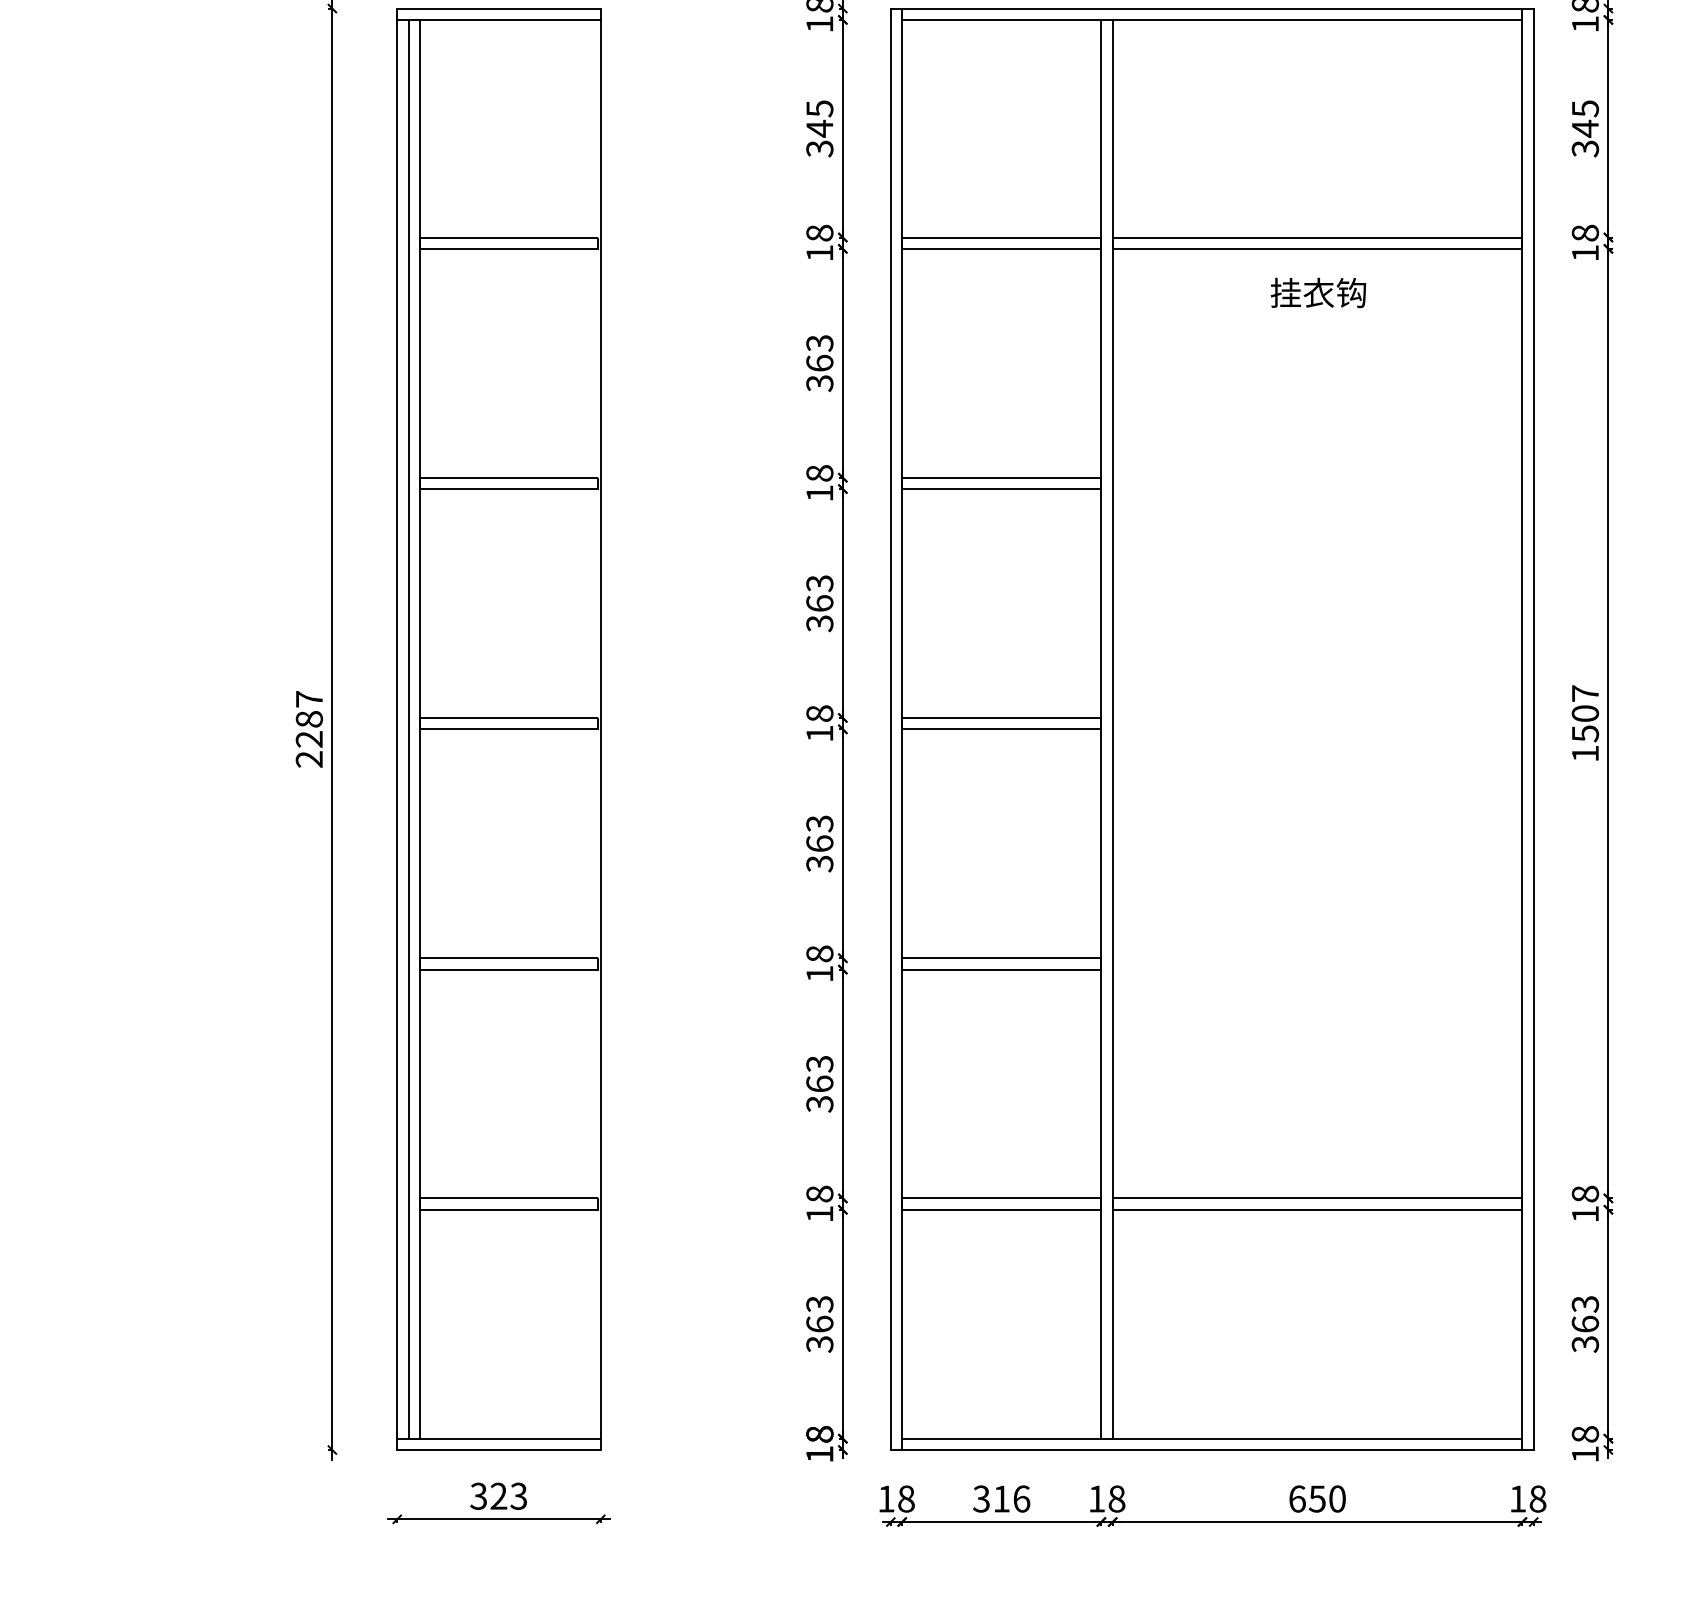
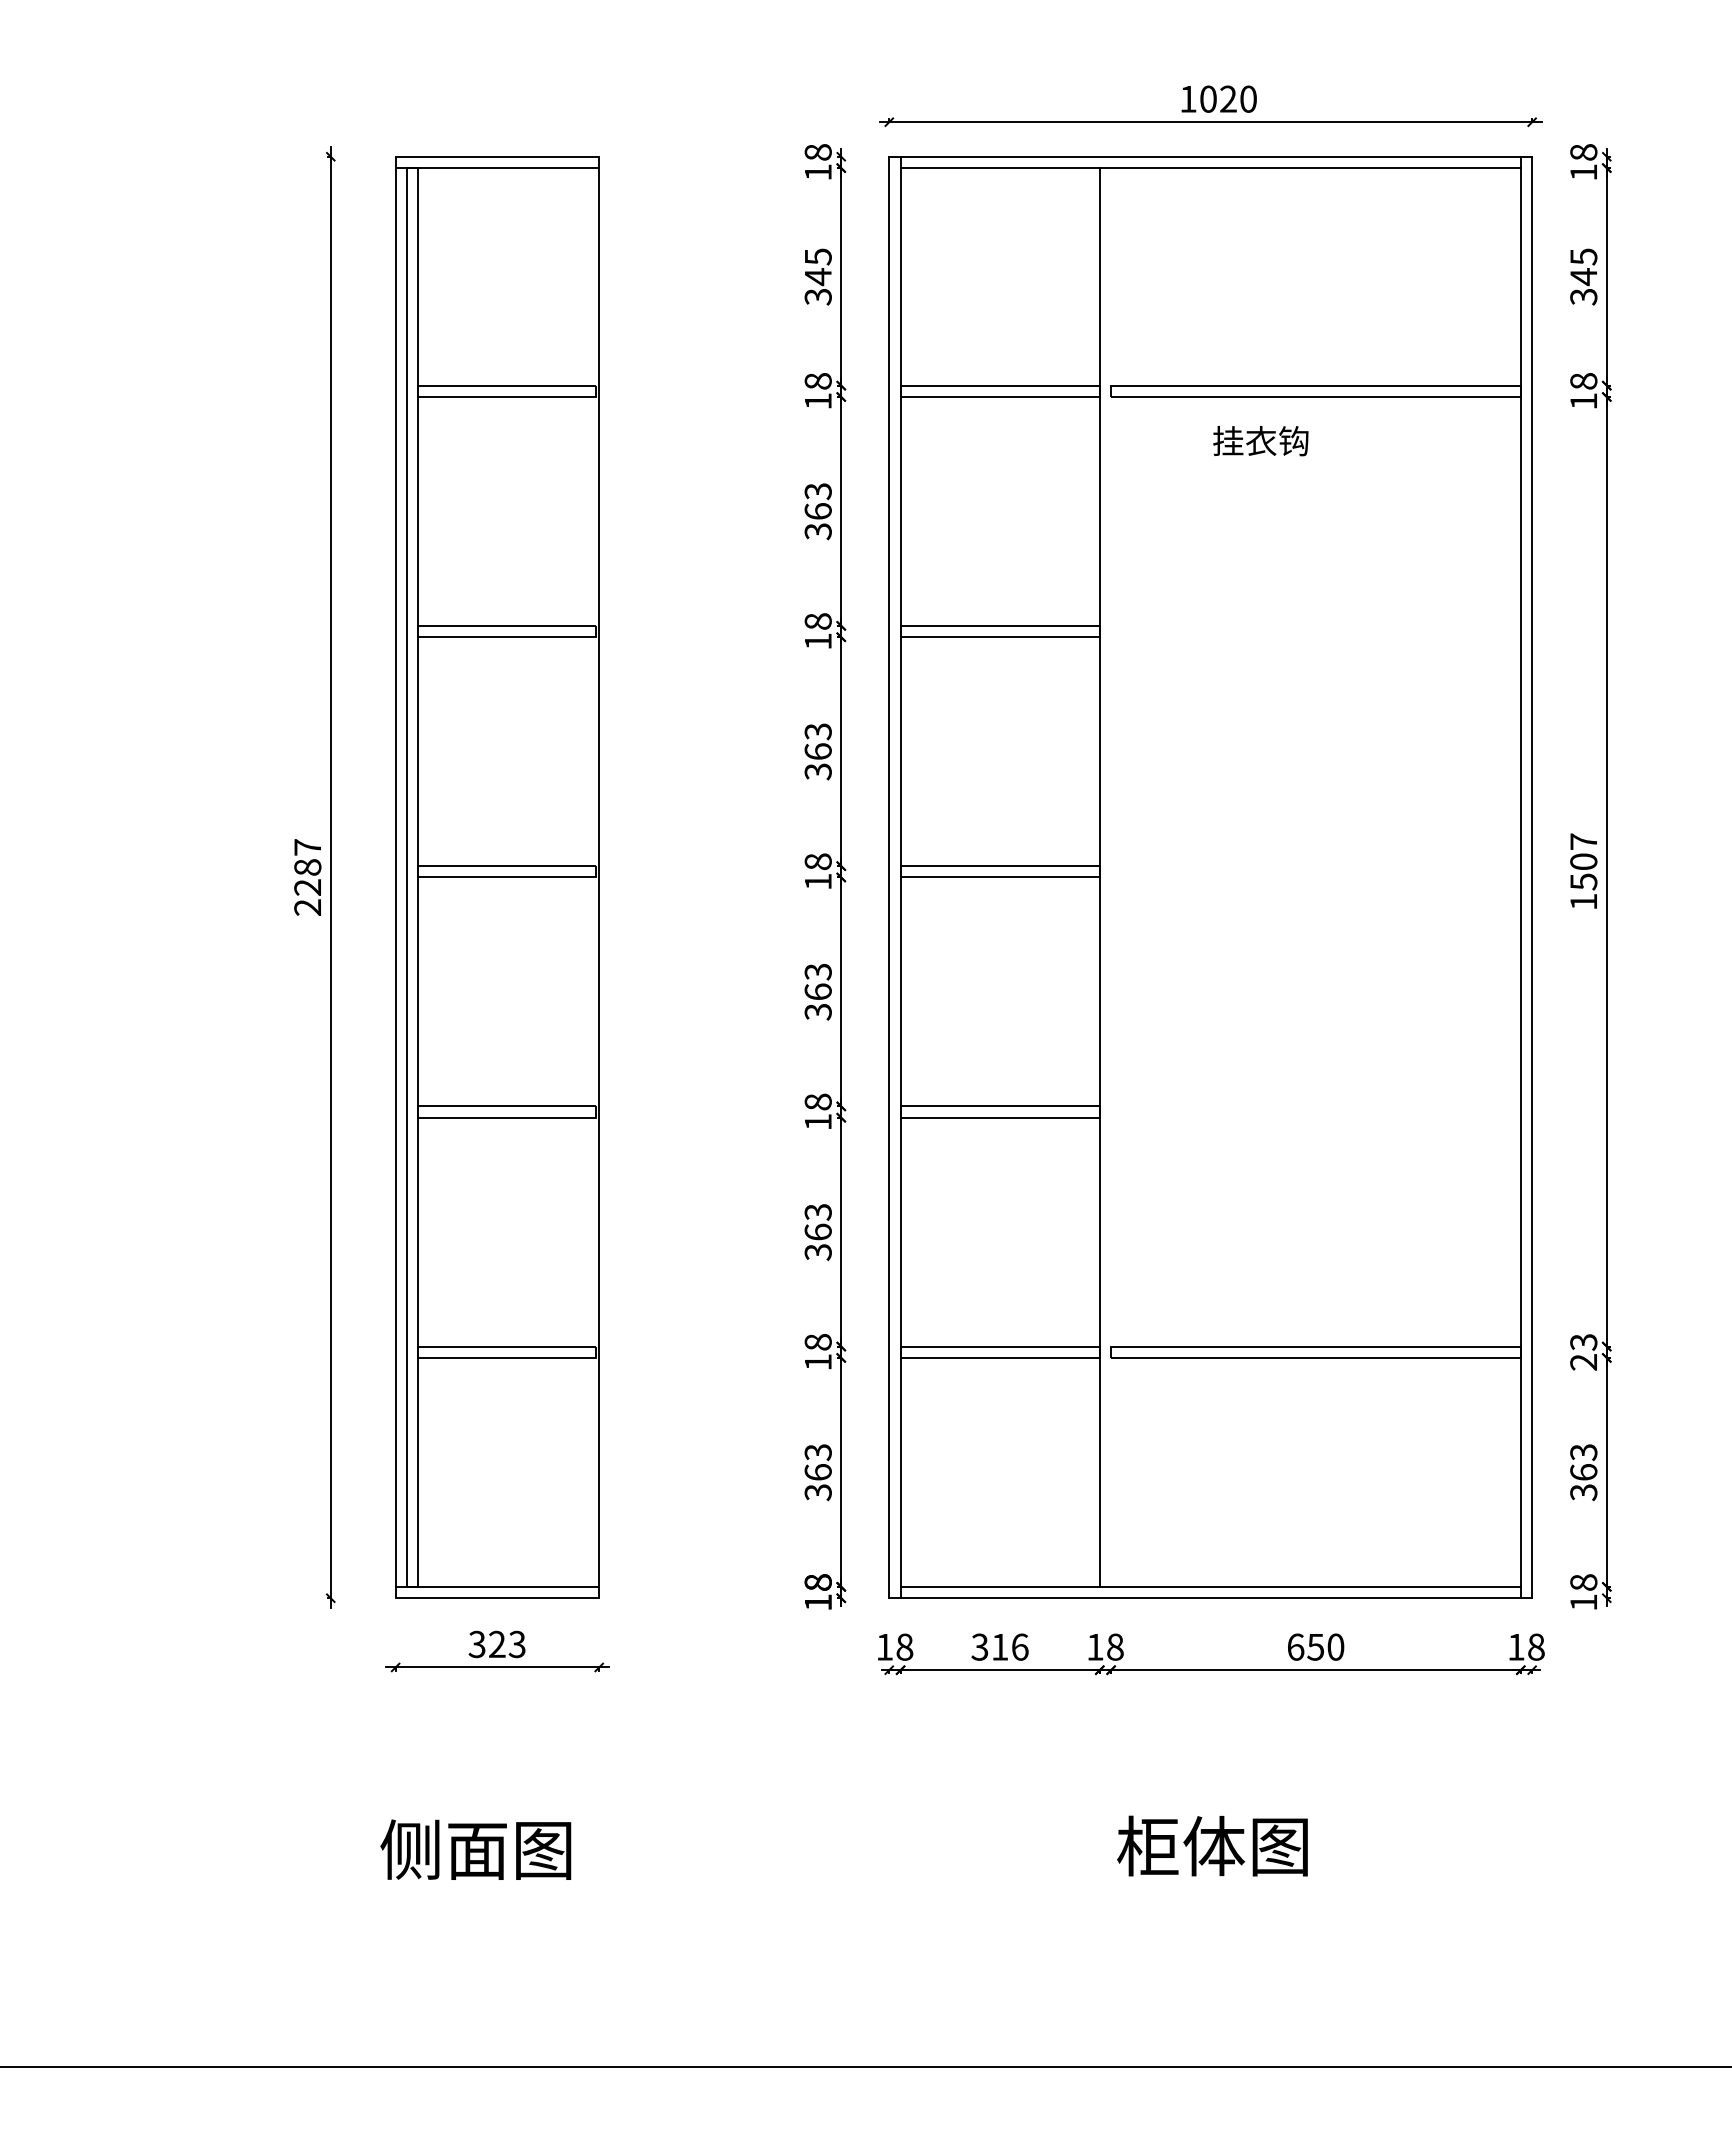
text: (1318, 293) -> (1260, 441), moved
line: (1113, 729) -> (1111, 877), removed
text: (1585, 1203) -> (1583, 1351), 18 -> 23

